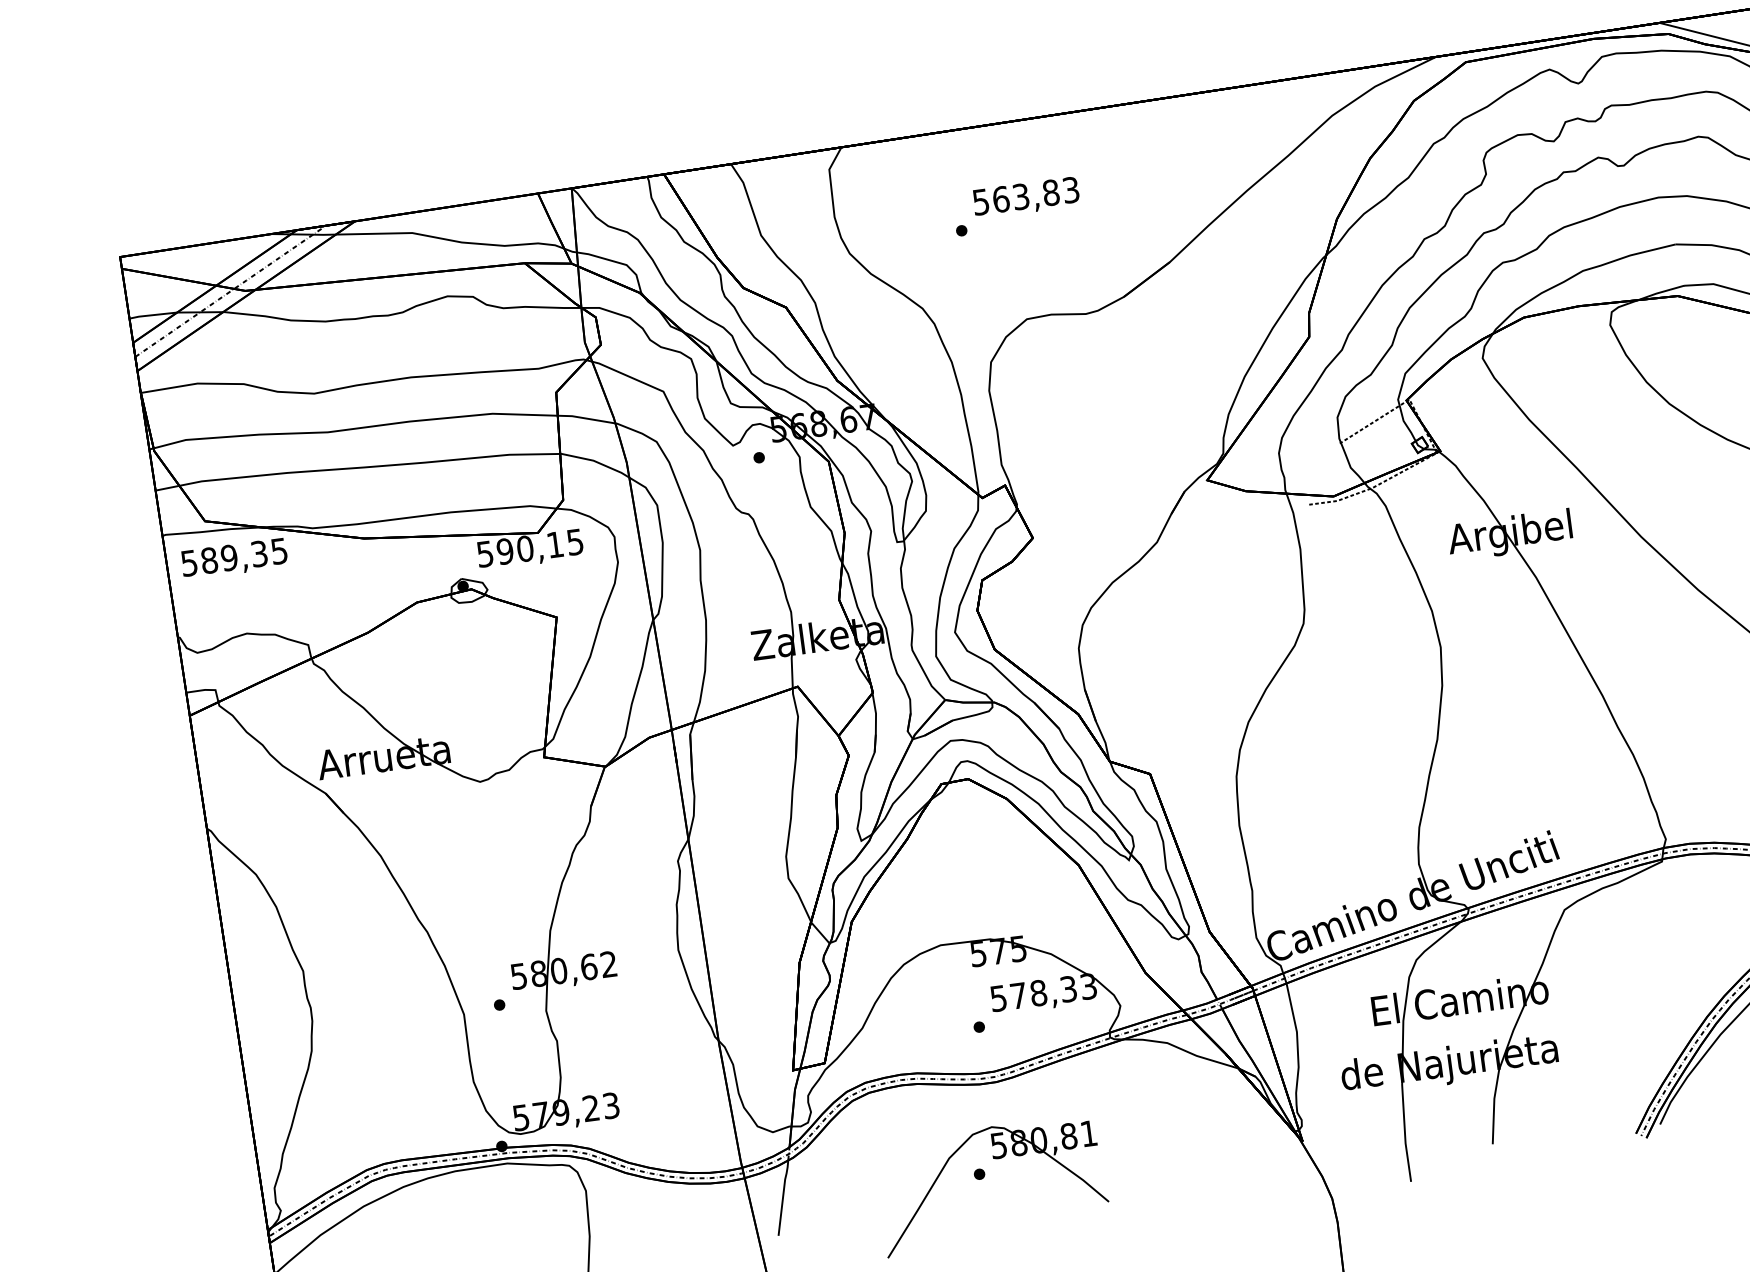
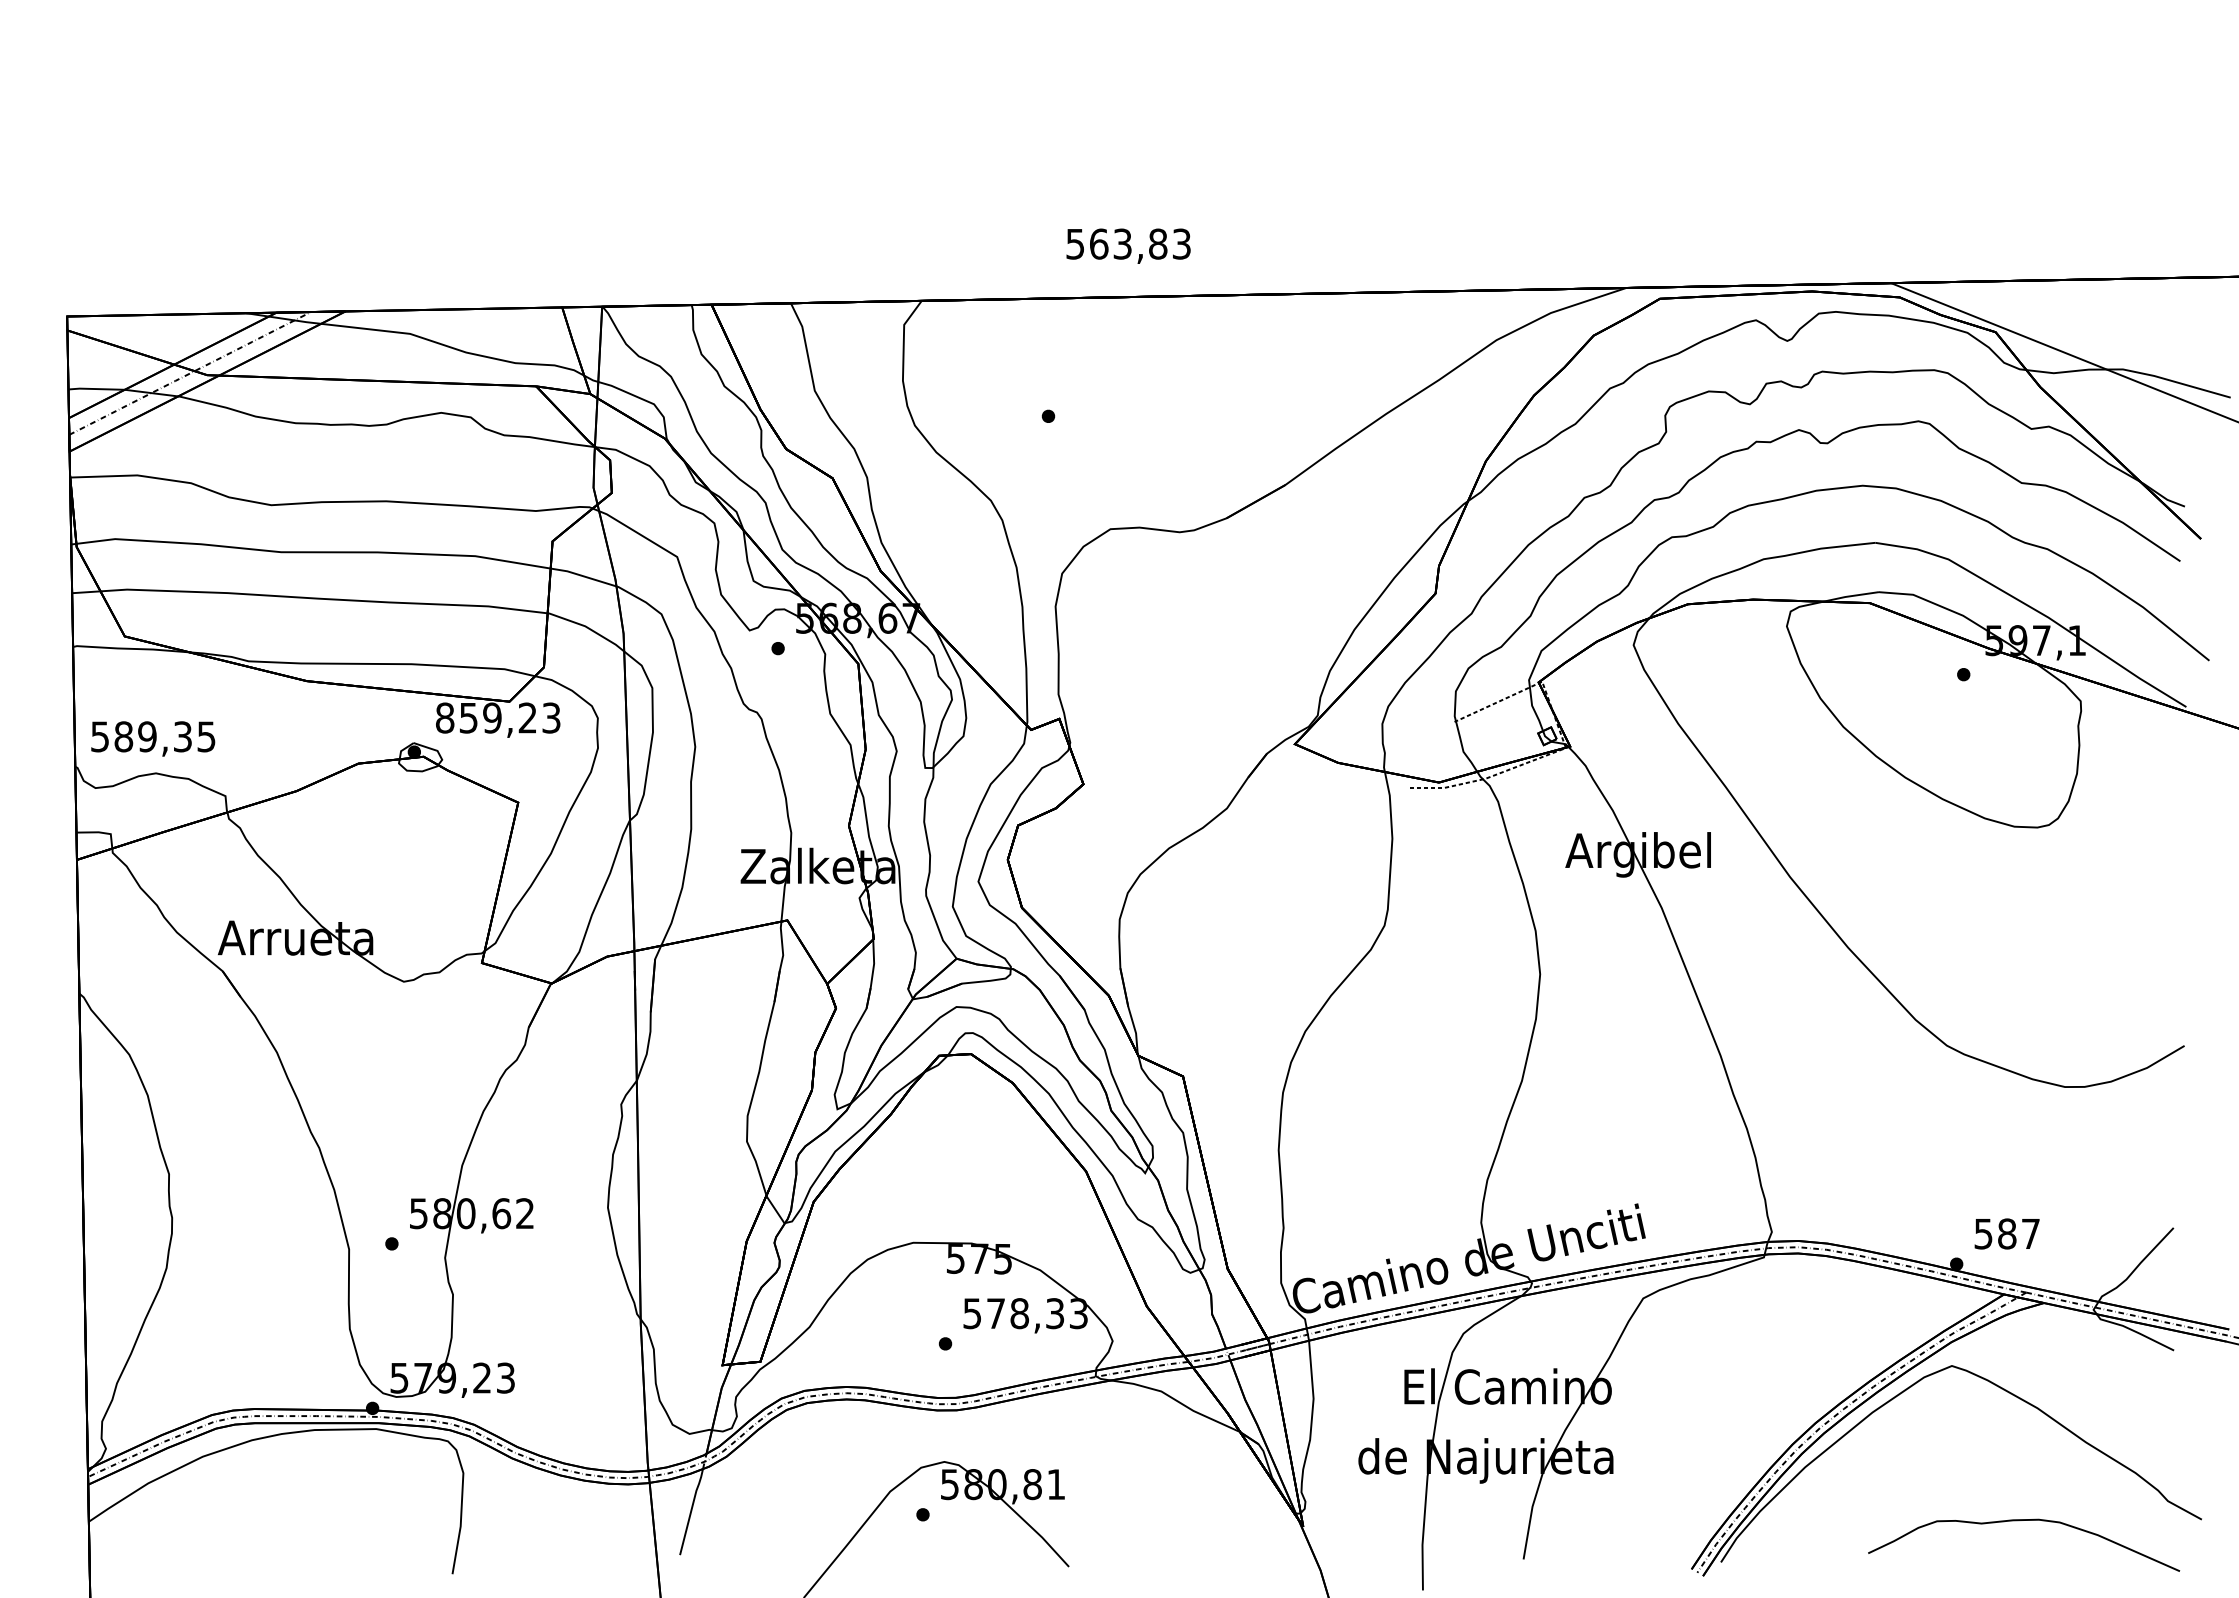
text: (1026, 197) -> (1128, 245), moved
text: (530, 547) -> (498, 717), 590,15 -> 859,23
text: (234, 558) -> (153, 738), moved

